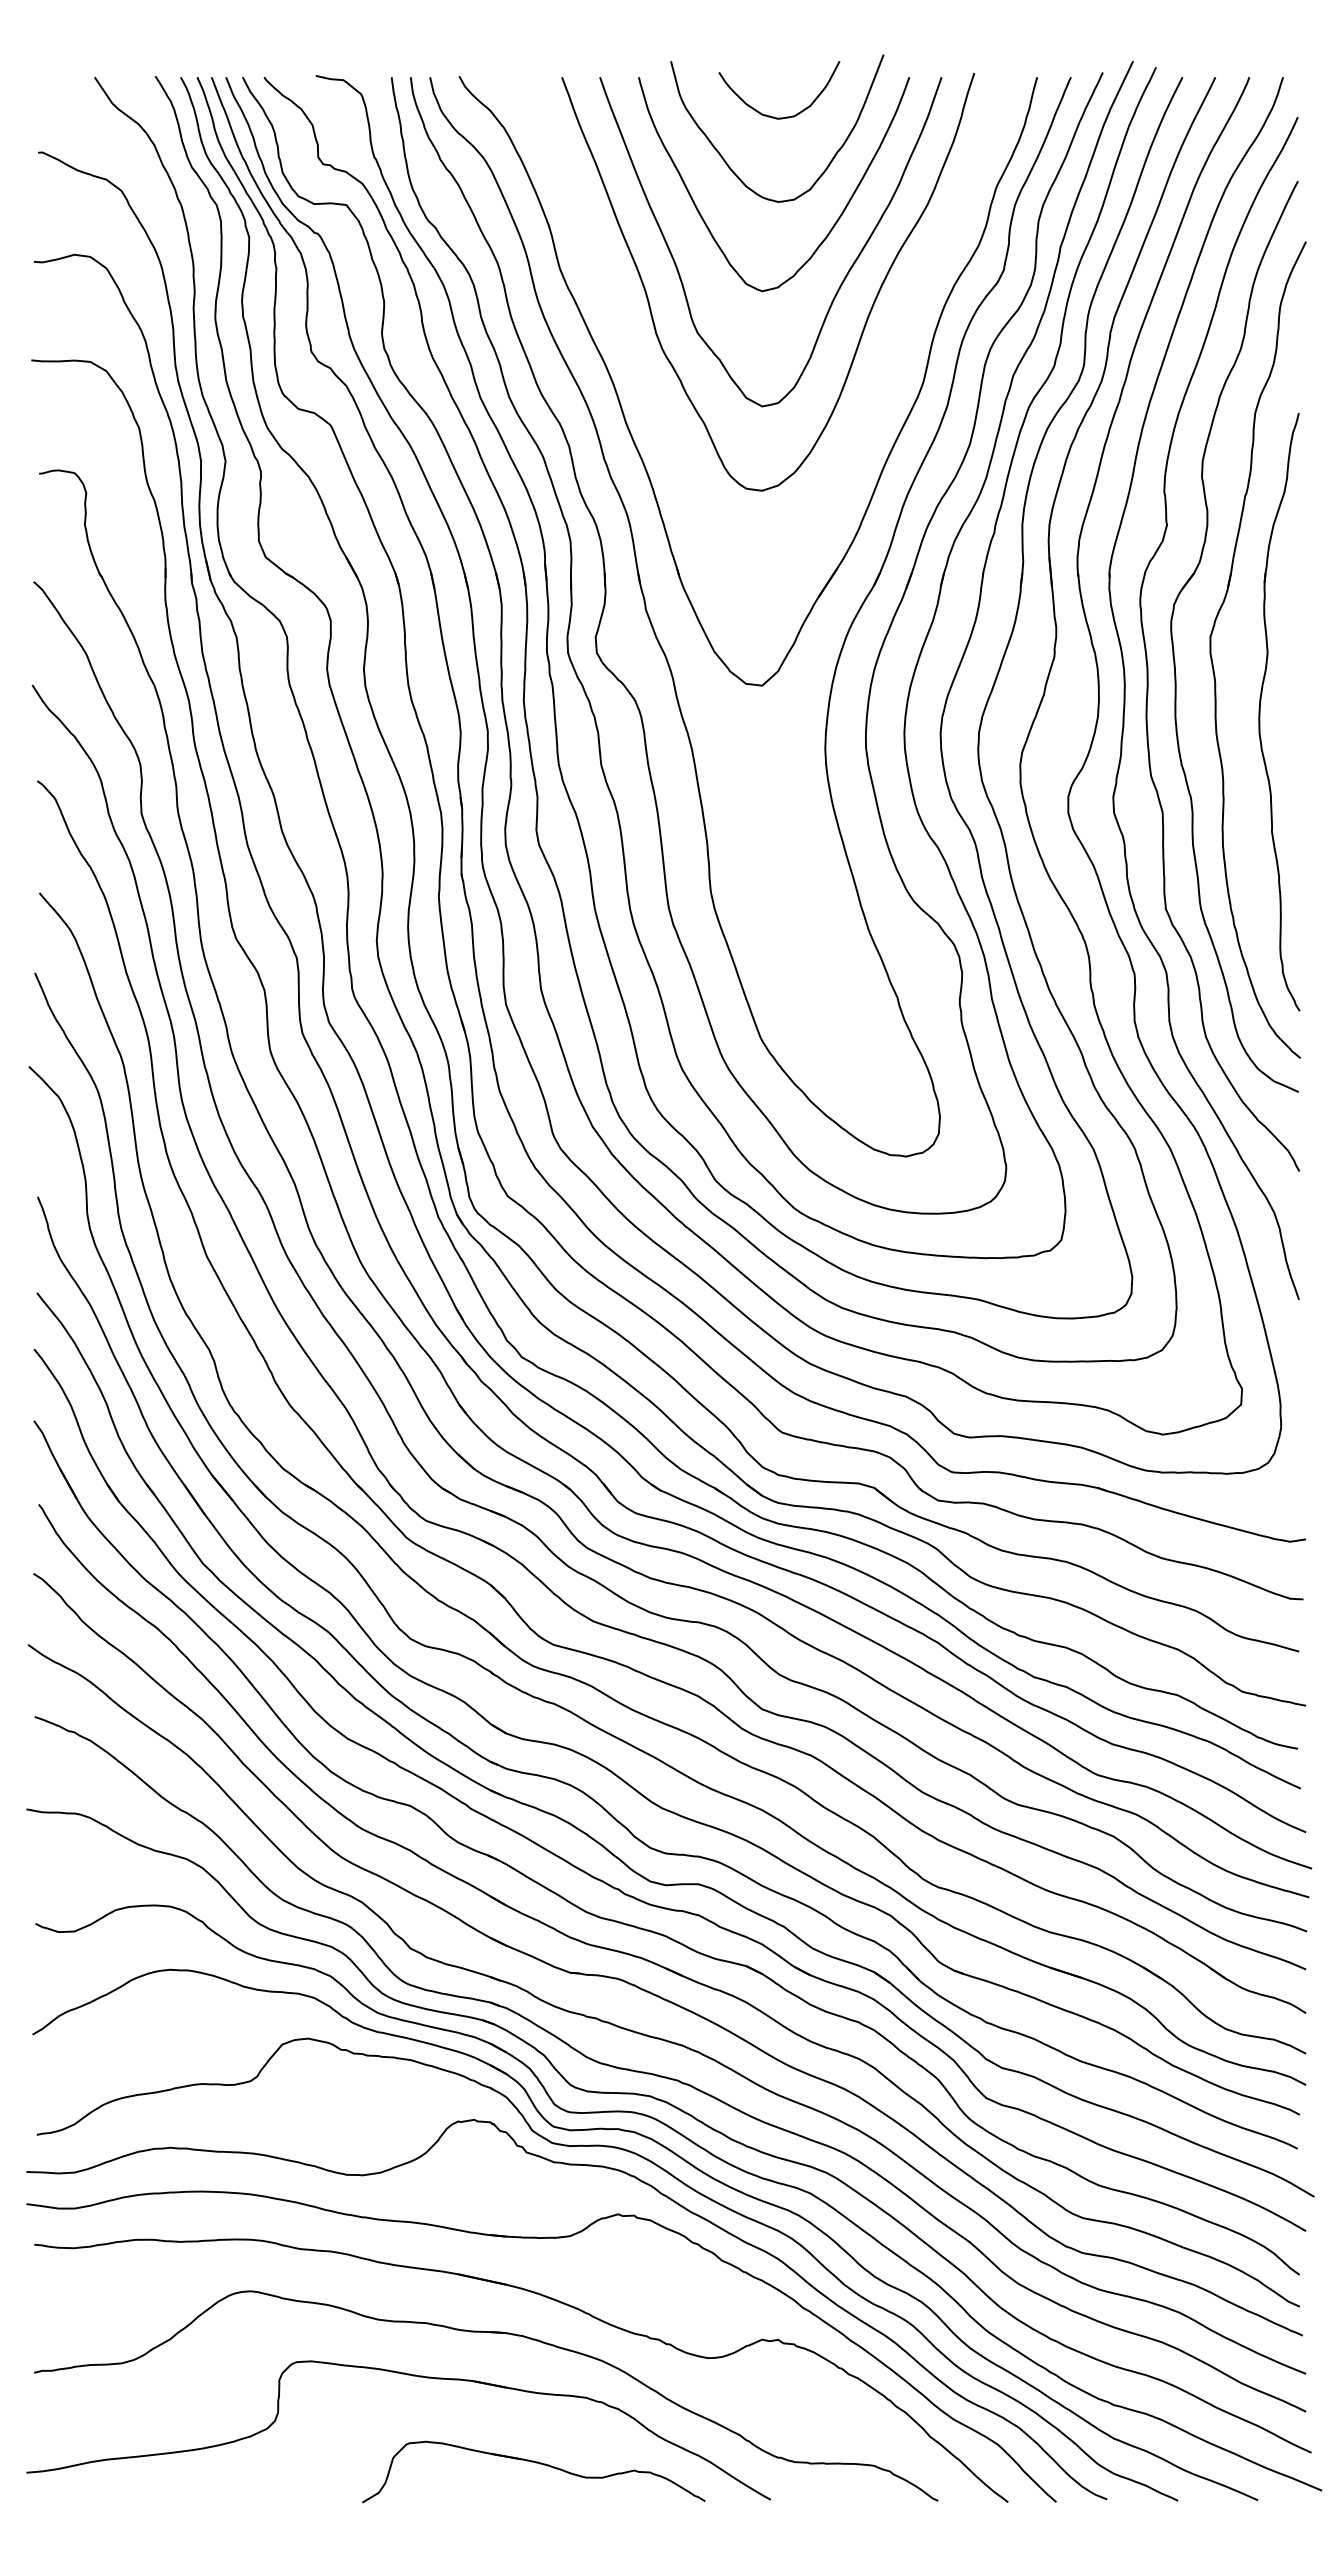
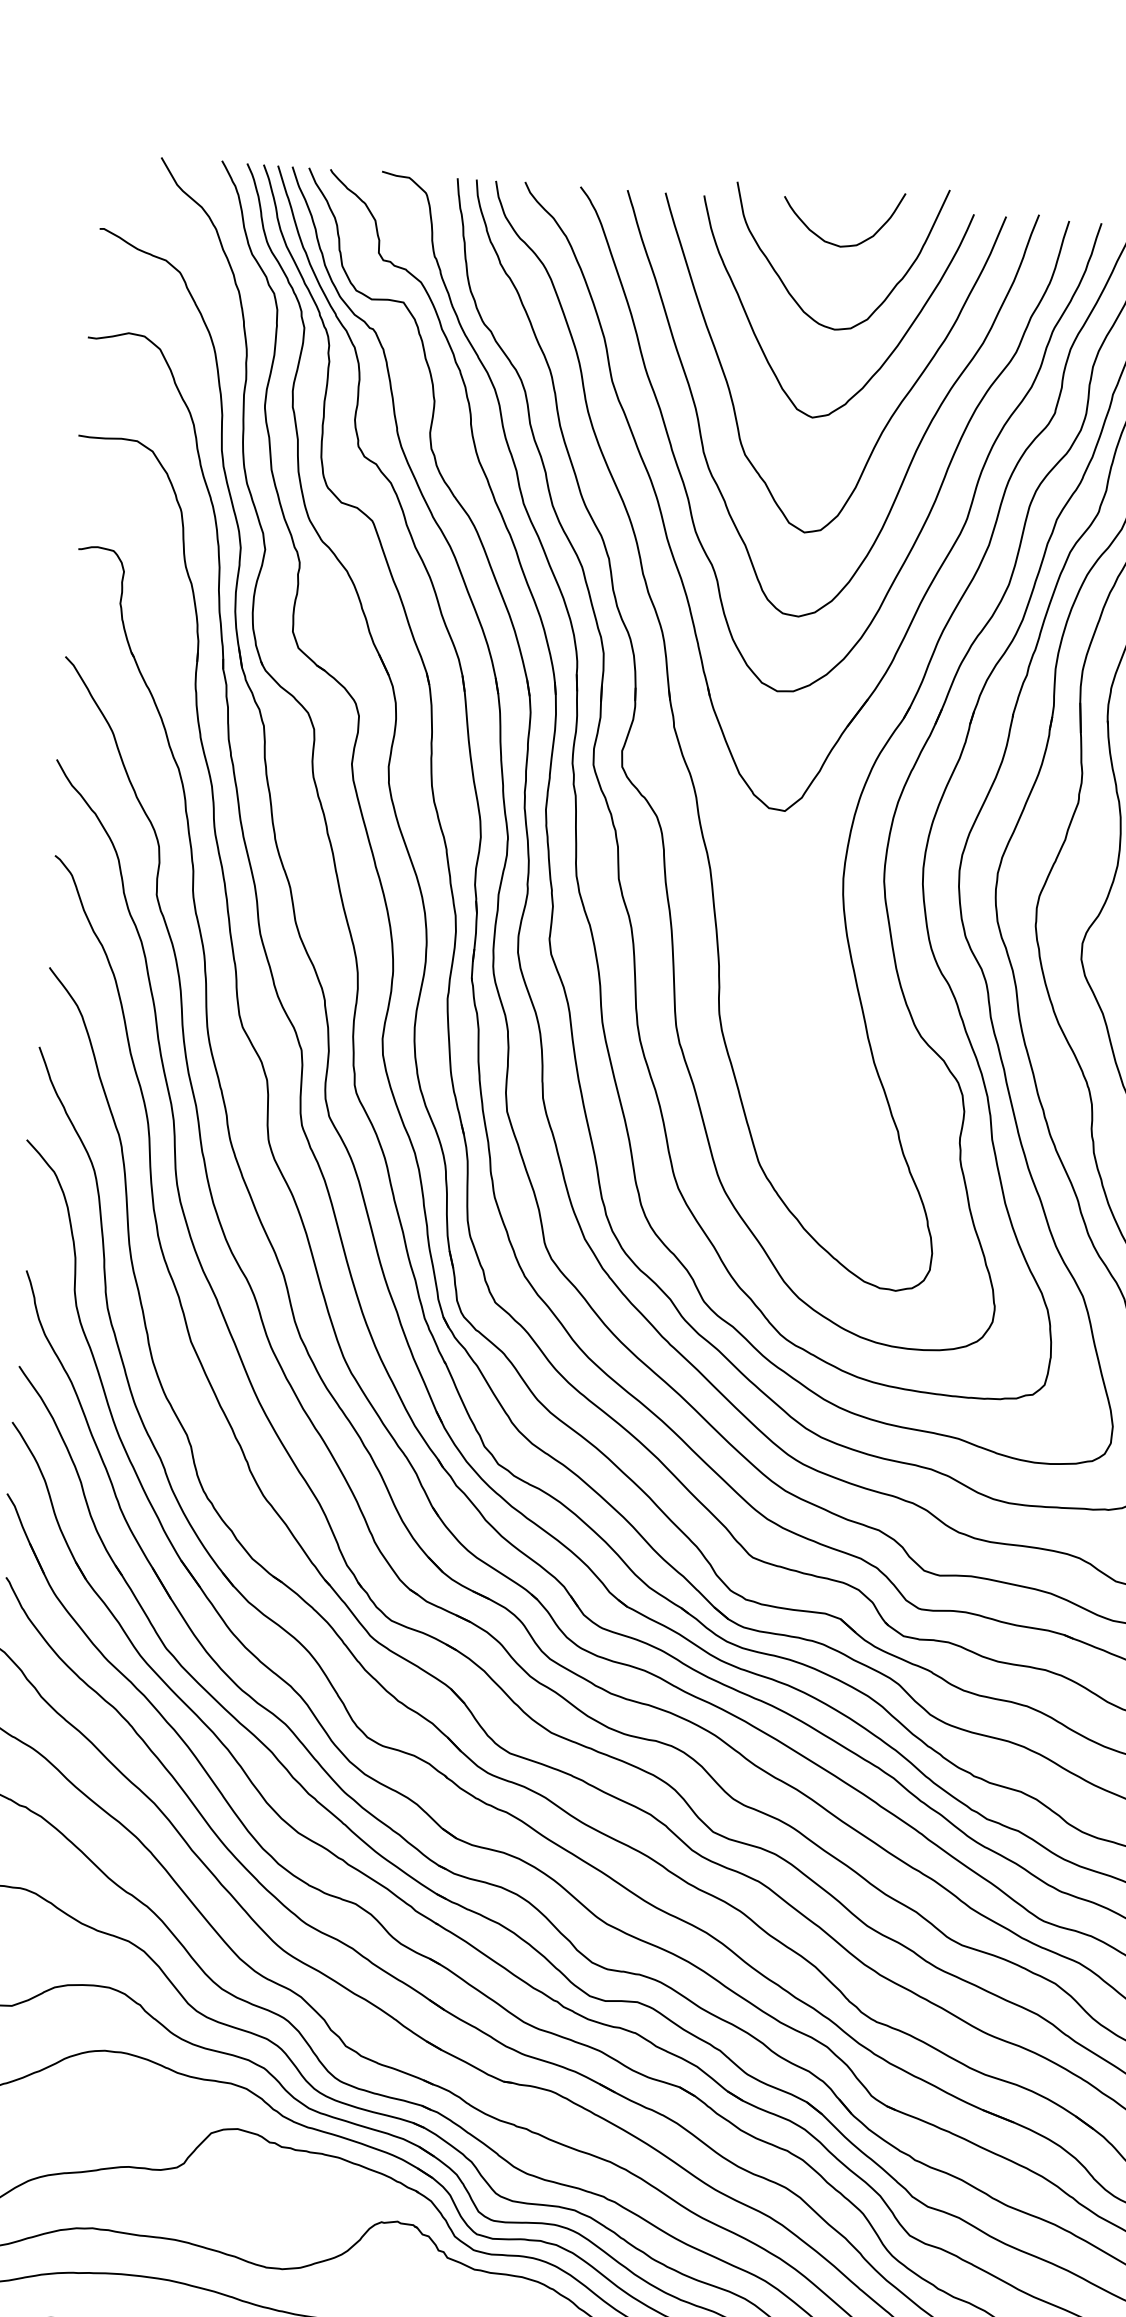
curve: (639, 365) -> (684, 483), added

